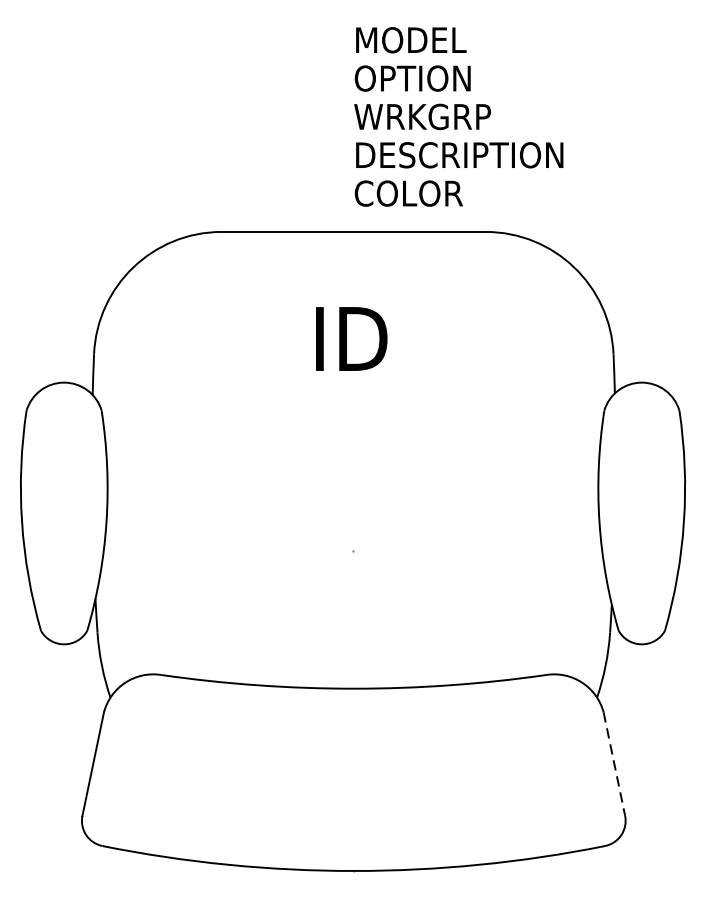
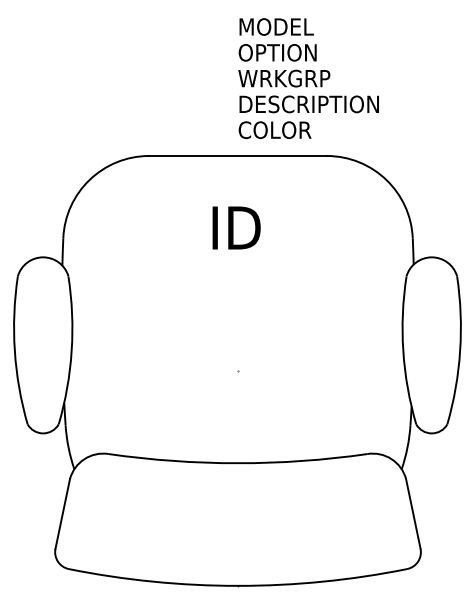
line: (614, 763) -> (413, 513), dashed -> solid

